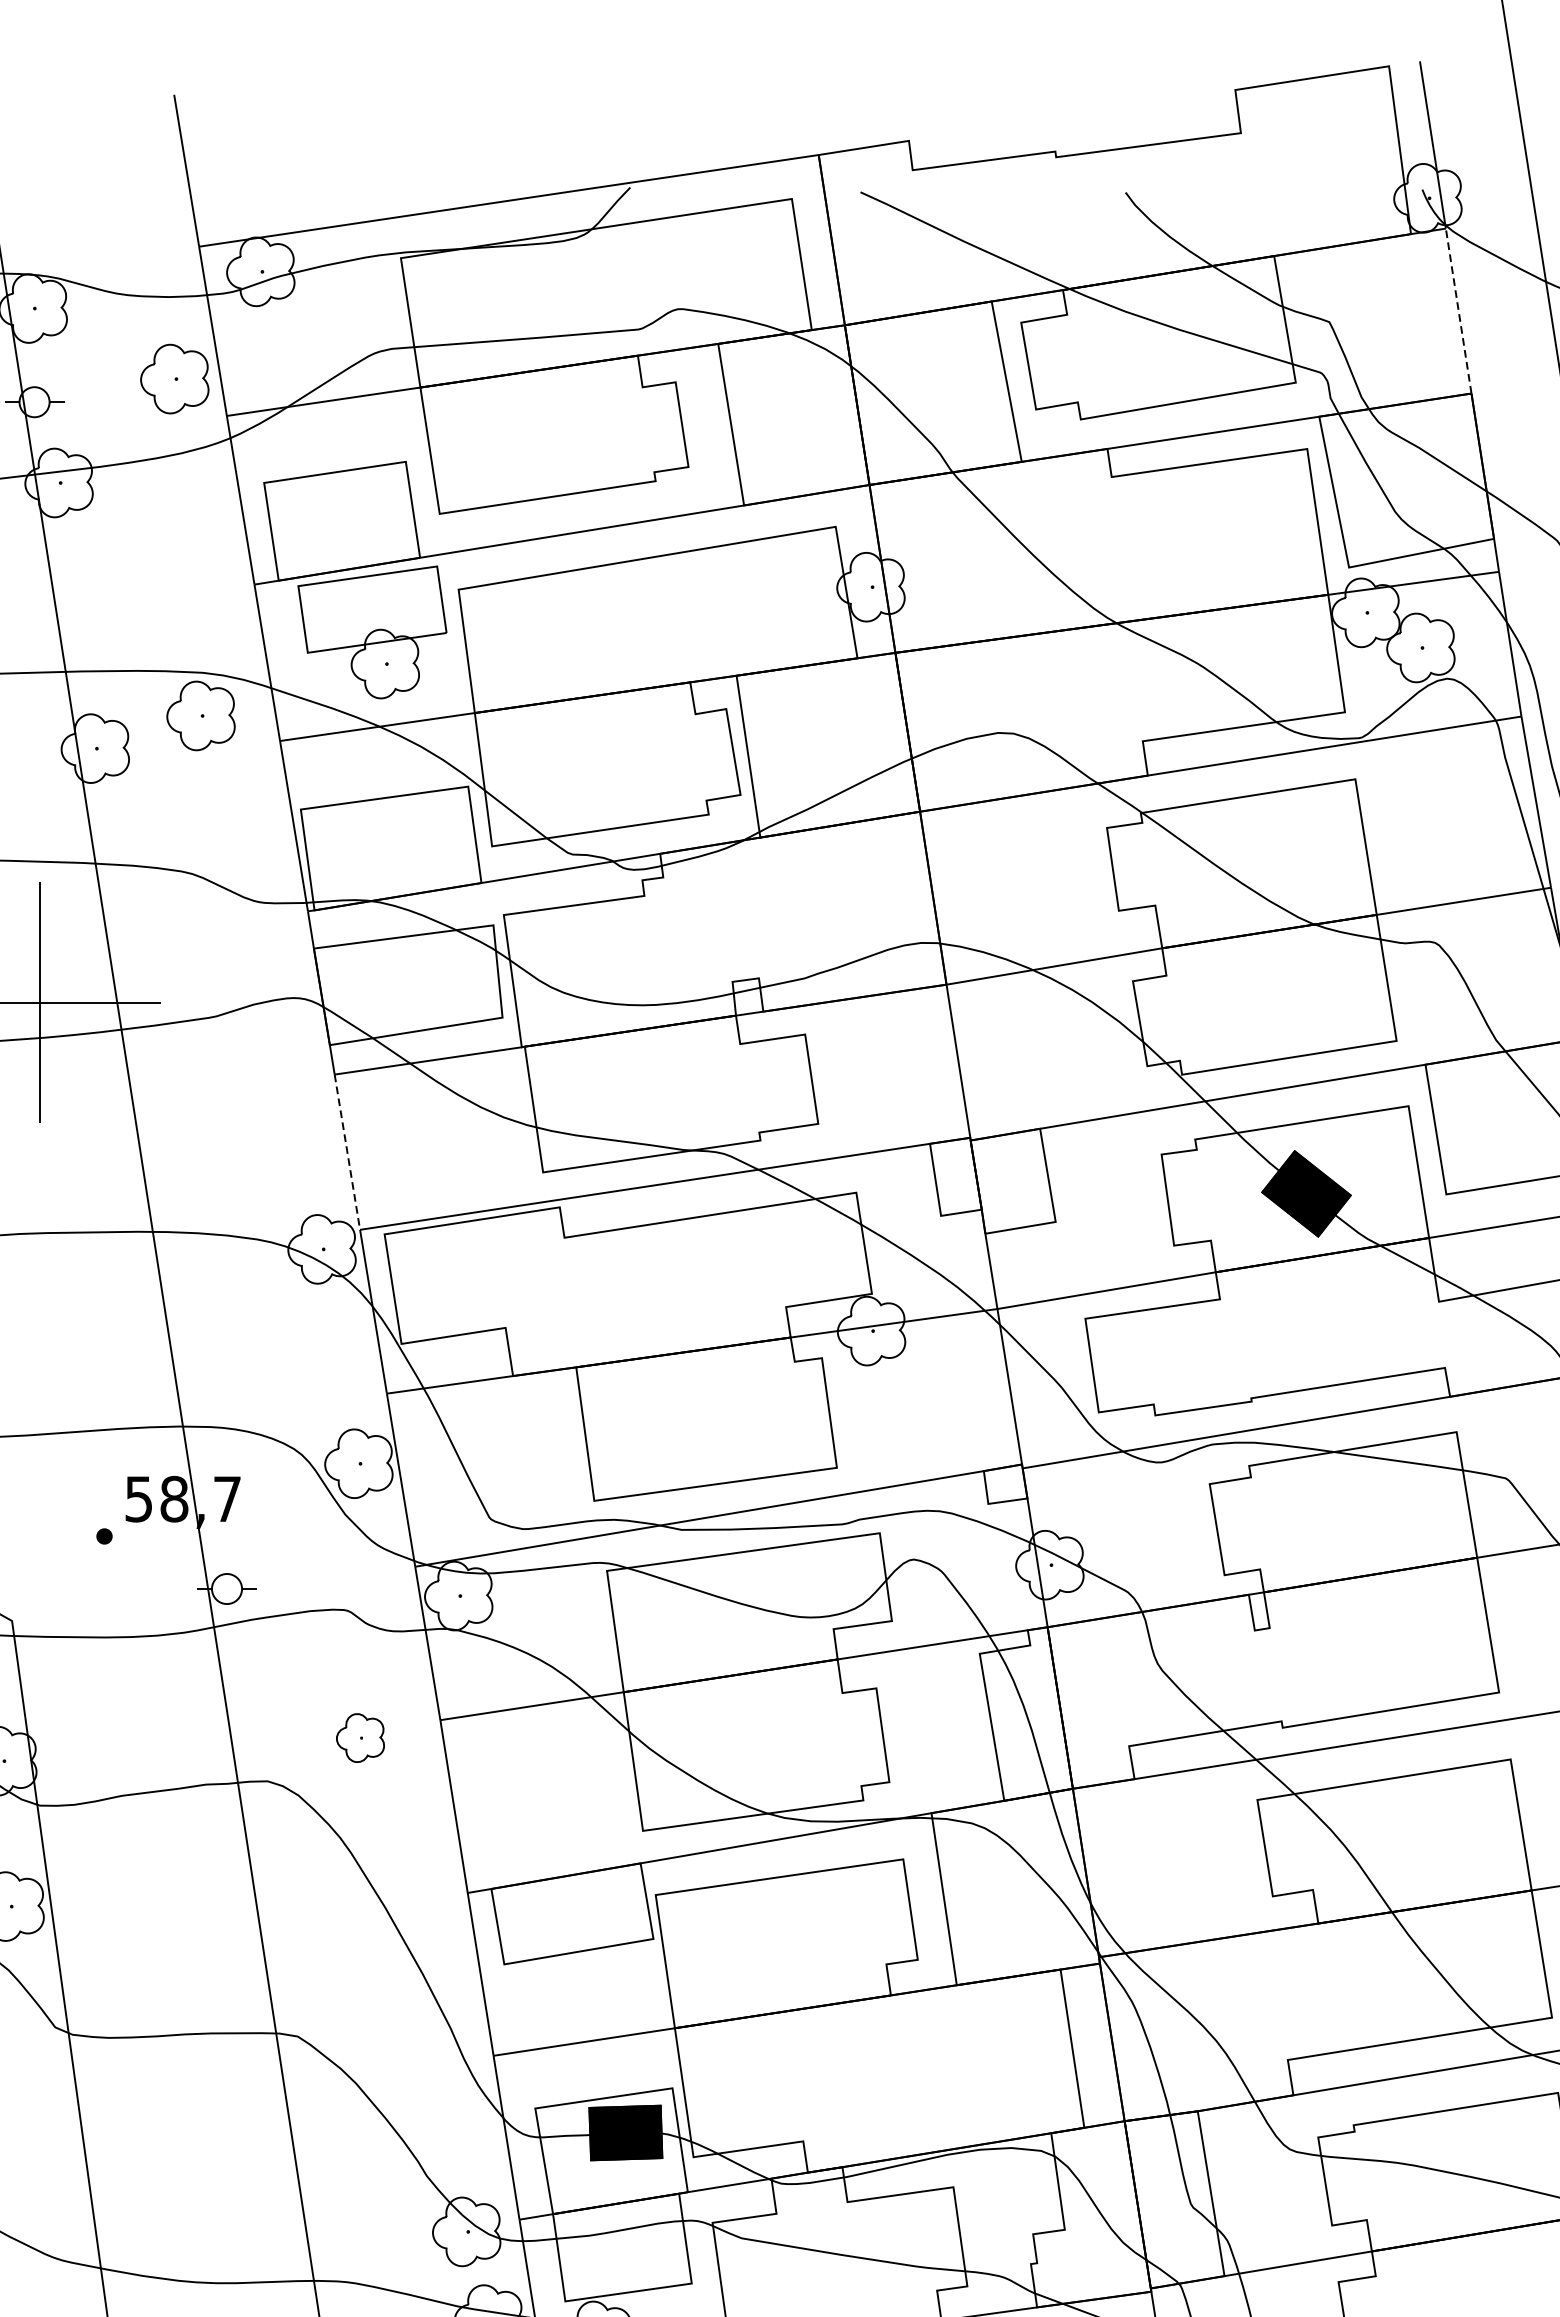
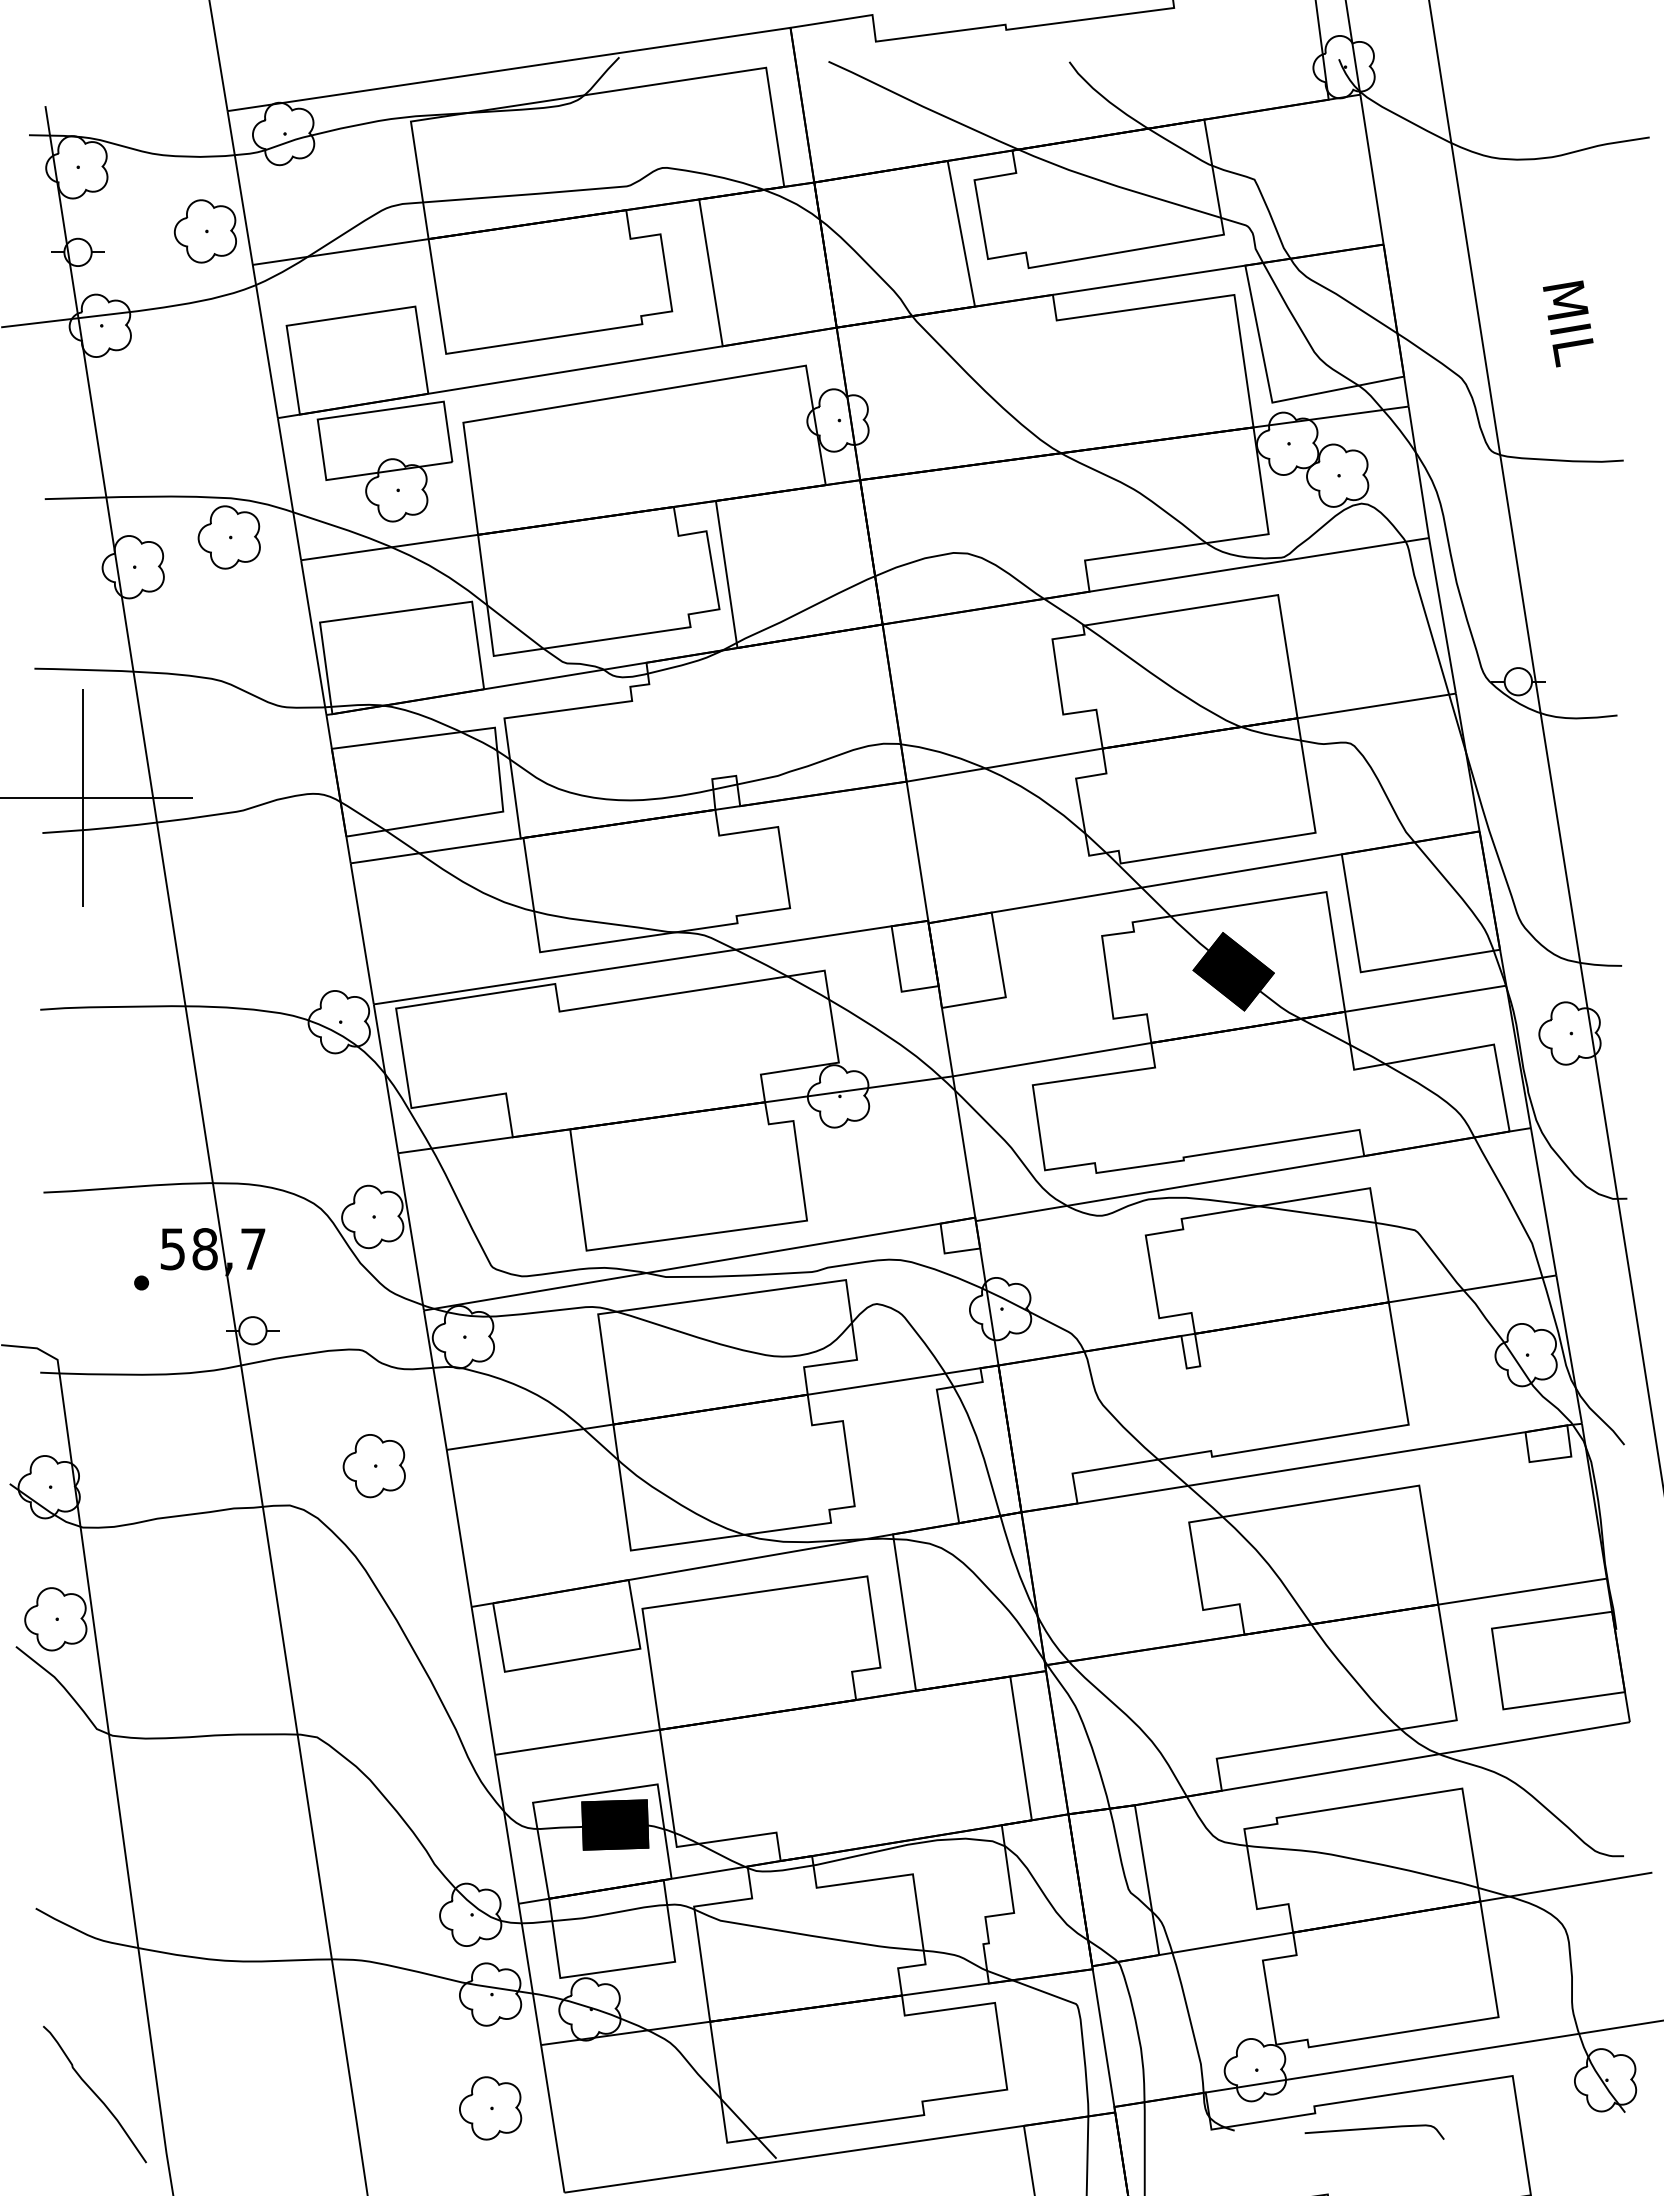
line: (1458, 310) -> (1371, 169), dashed -> solid
line: (347, 1152) -> (362, 934), dashed -> solid
part: (359, 1738) -> (373, 1466), size x1.43

